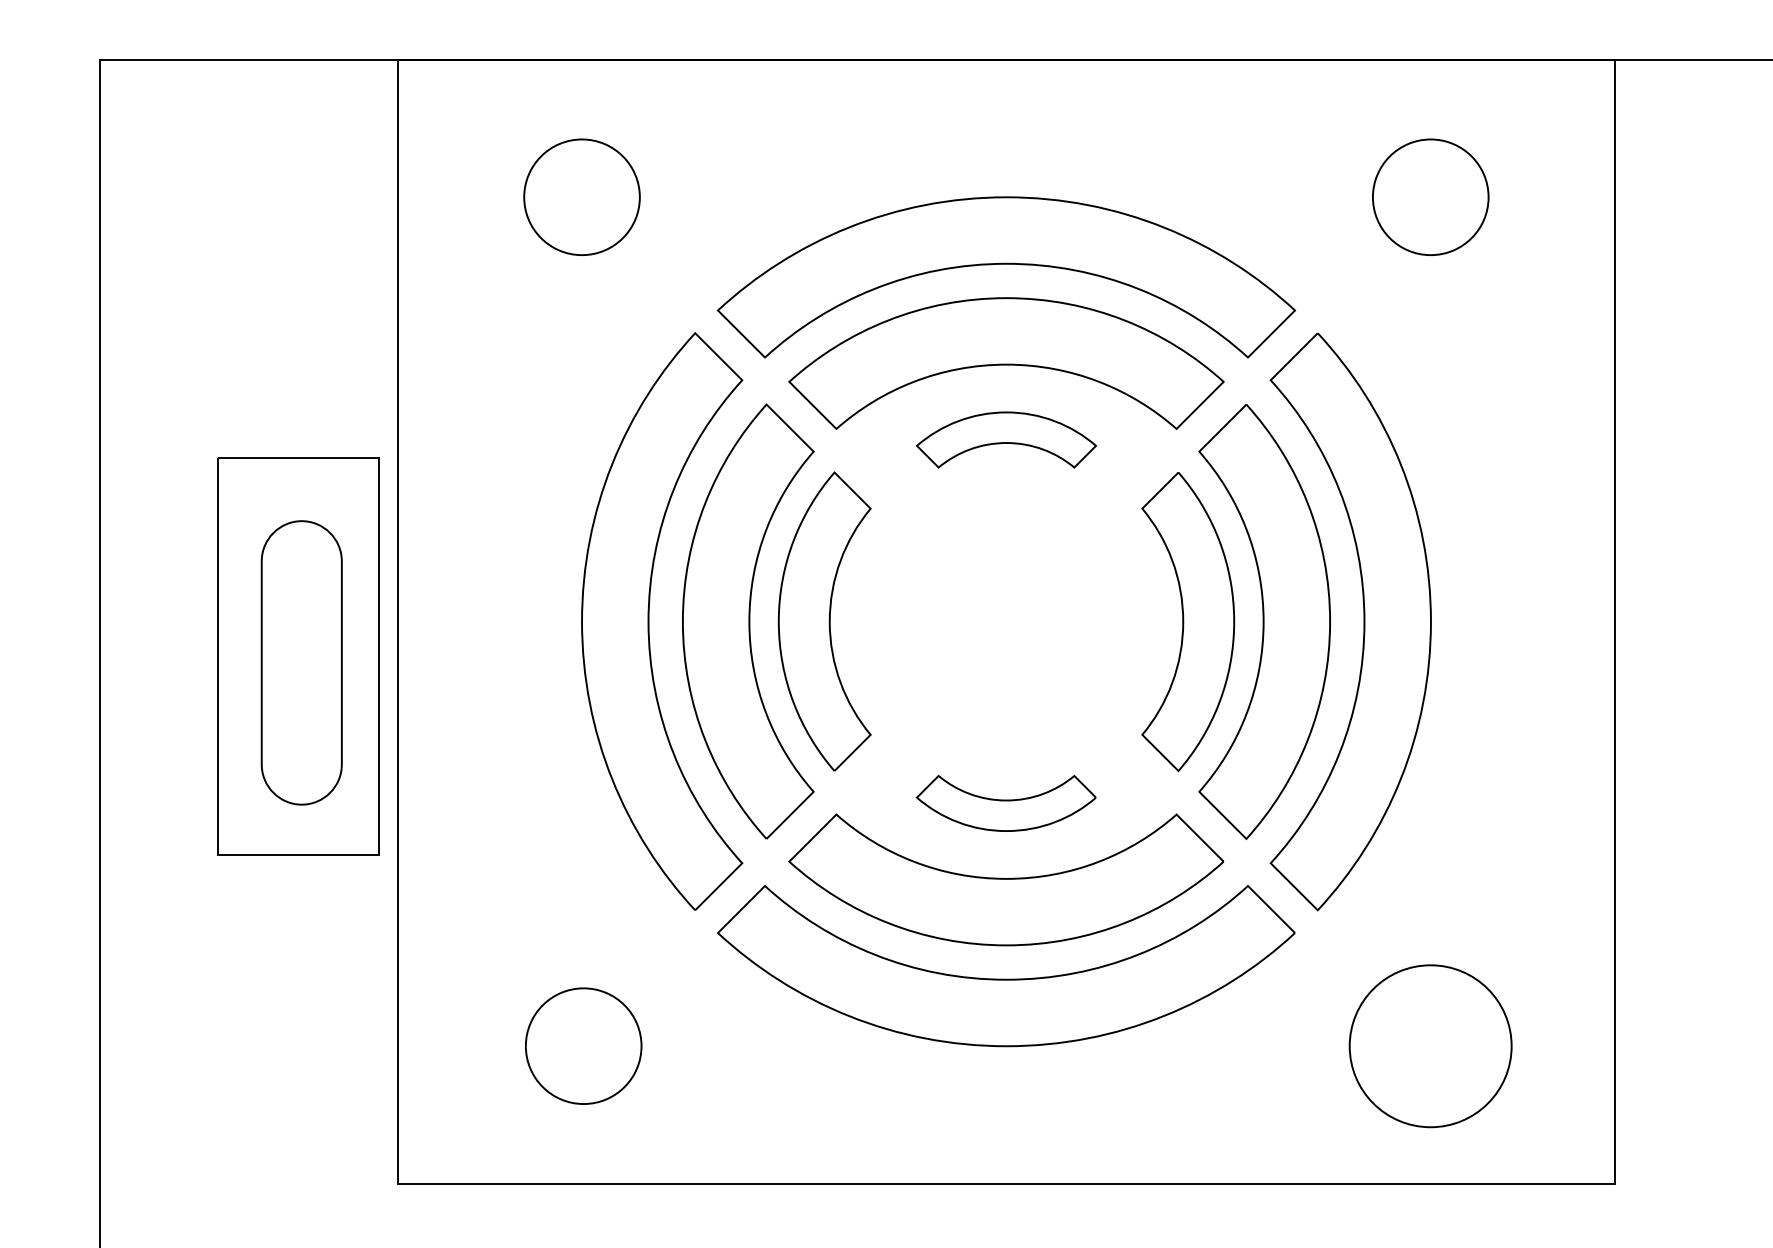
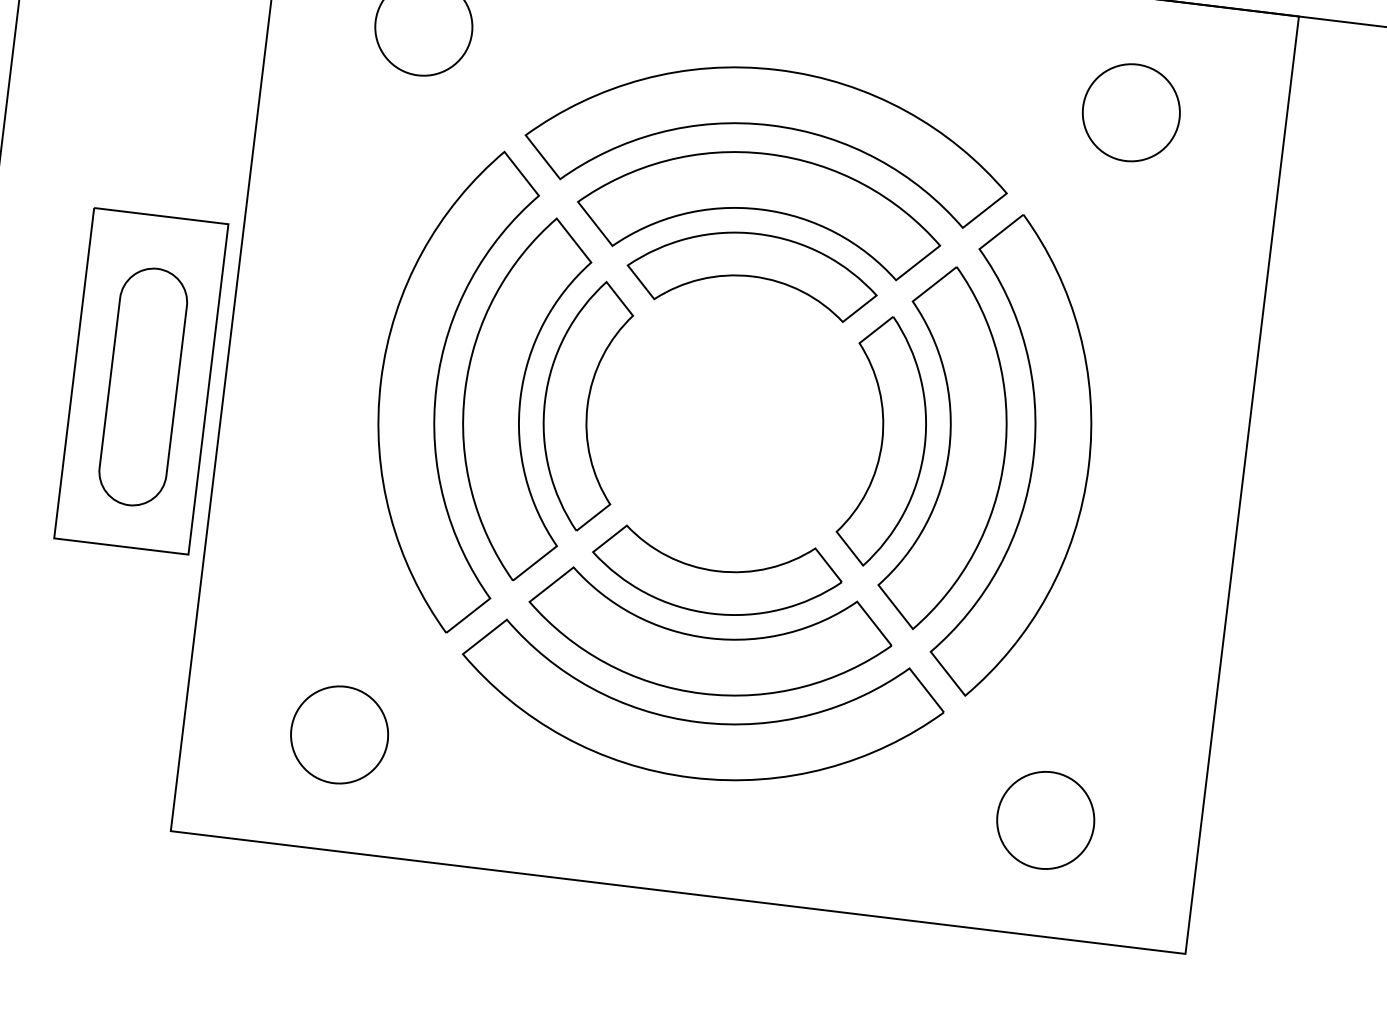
part: (1006, 439) -> (753, 271), size x1.67
part: (1006, 803) -> (716, 575), size x1.67
part: (1430, 1045) -> (1045, 819), size x0.71

